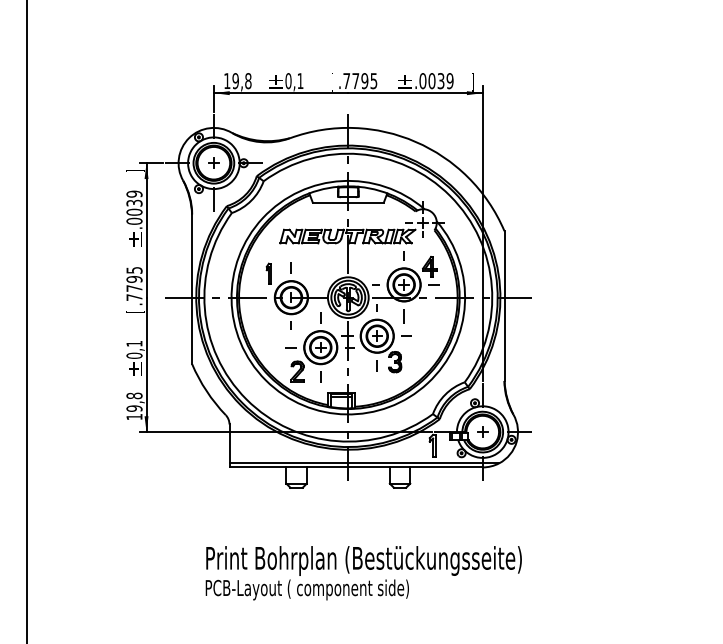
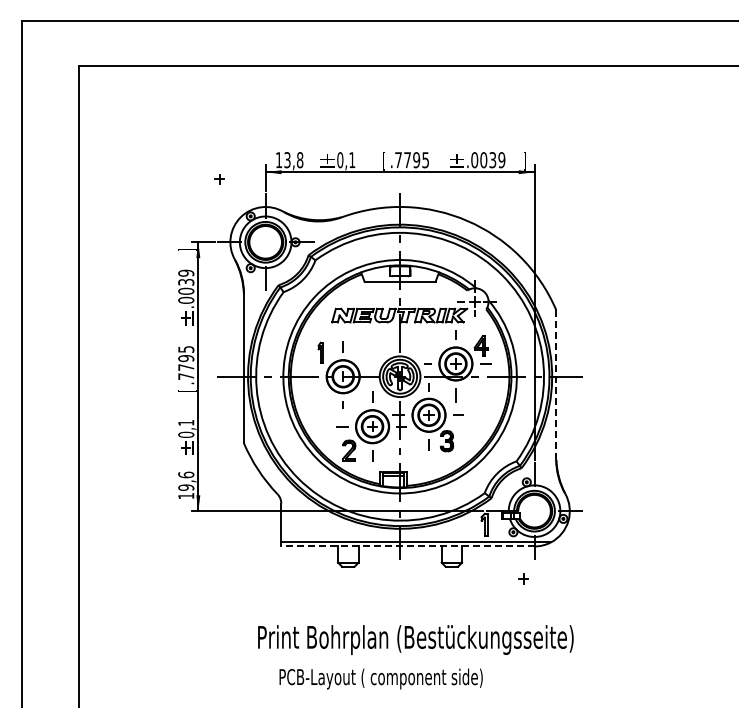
text: (235, 80) -> (287, 159), 19,8 -> 13,8
part: (213, 163) -> (219, 179), moved
line: (504, 306) -> (556, 385), solid -> dashed
text: (134, 395) -> (186, 474), 19,8 -> 19,6
part: (482, 431) -> (523, 578), moved
line: (355, 467) -> (407, 546), solid -> dashed
text: (306, 589) -> (380, 678), moved

